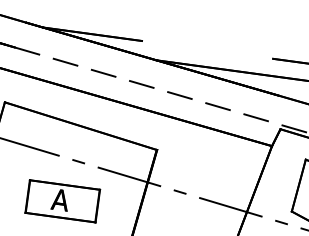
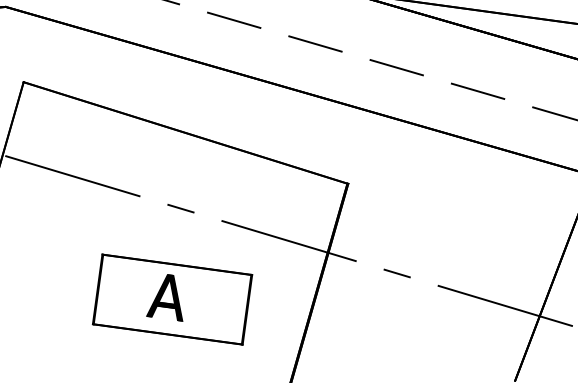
part: (62, 201) -> (172, 299), moved

